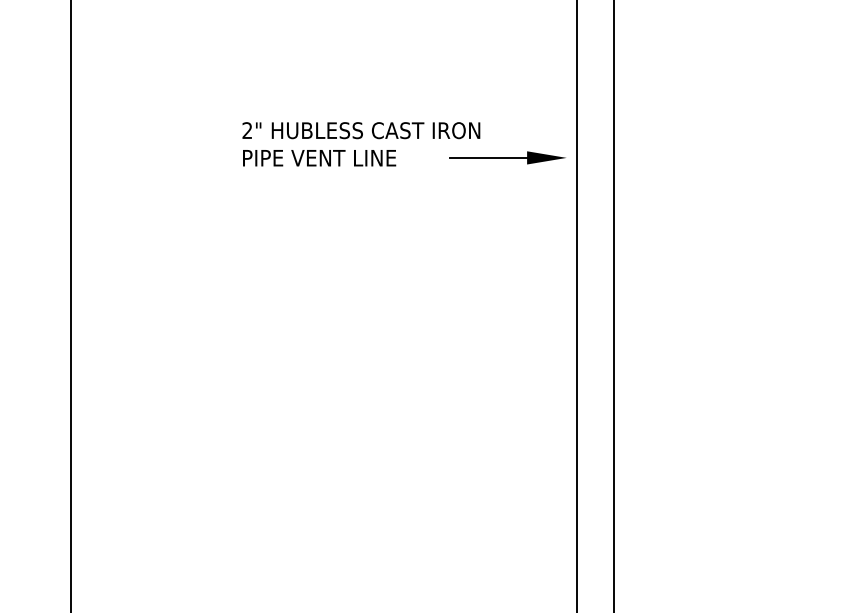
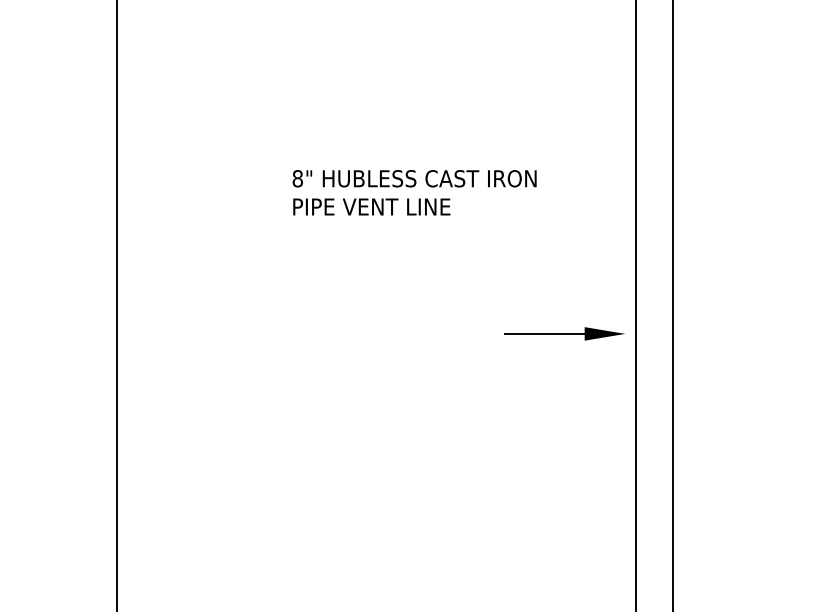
text: (247, 130) -> (297, 178), 2" -> 8"
part: (507, 157) -> (564, 333), moved

